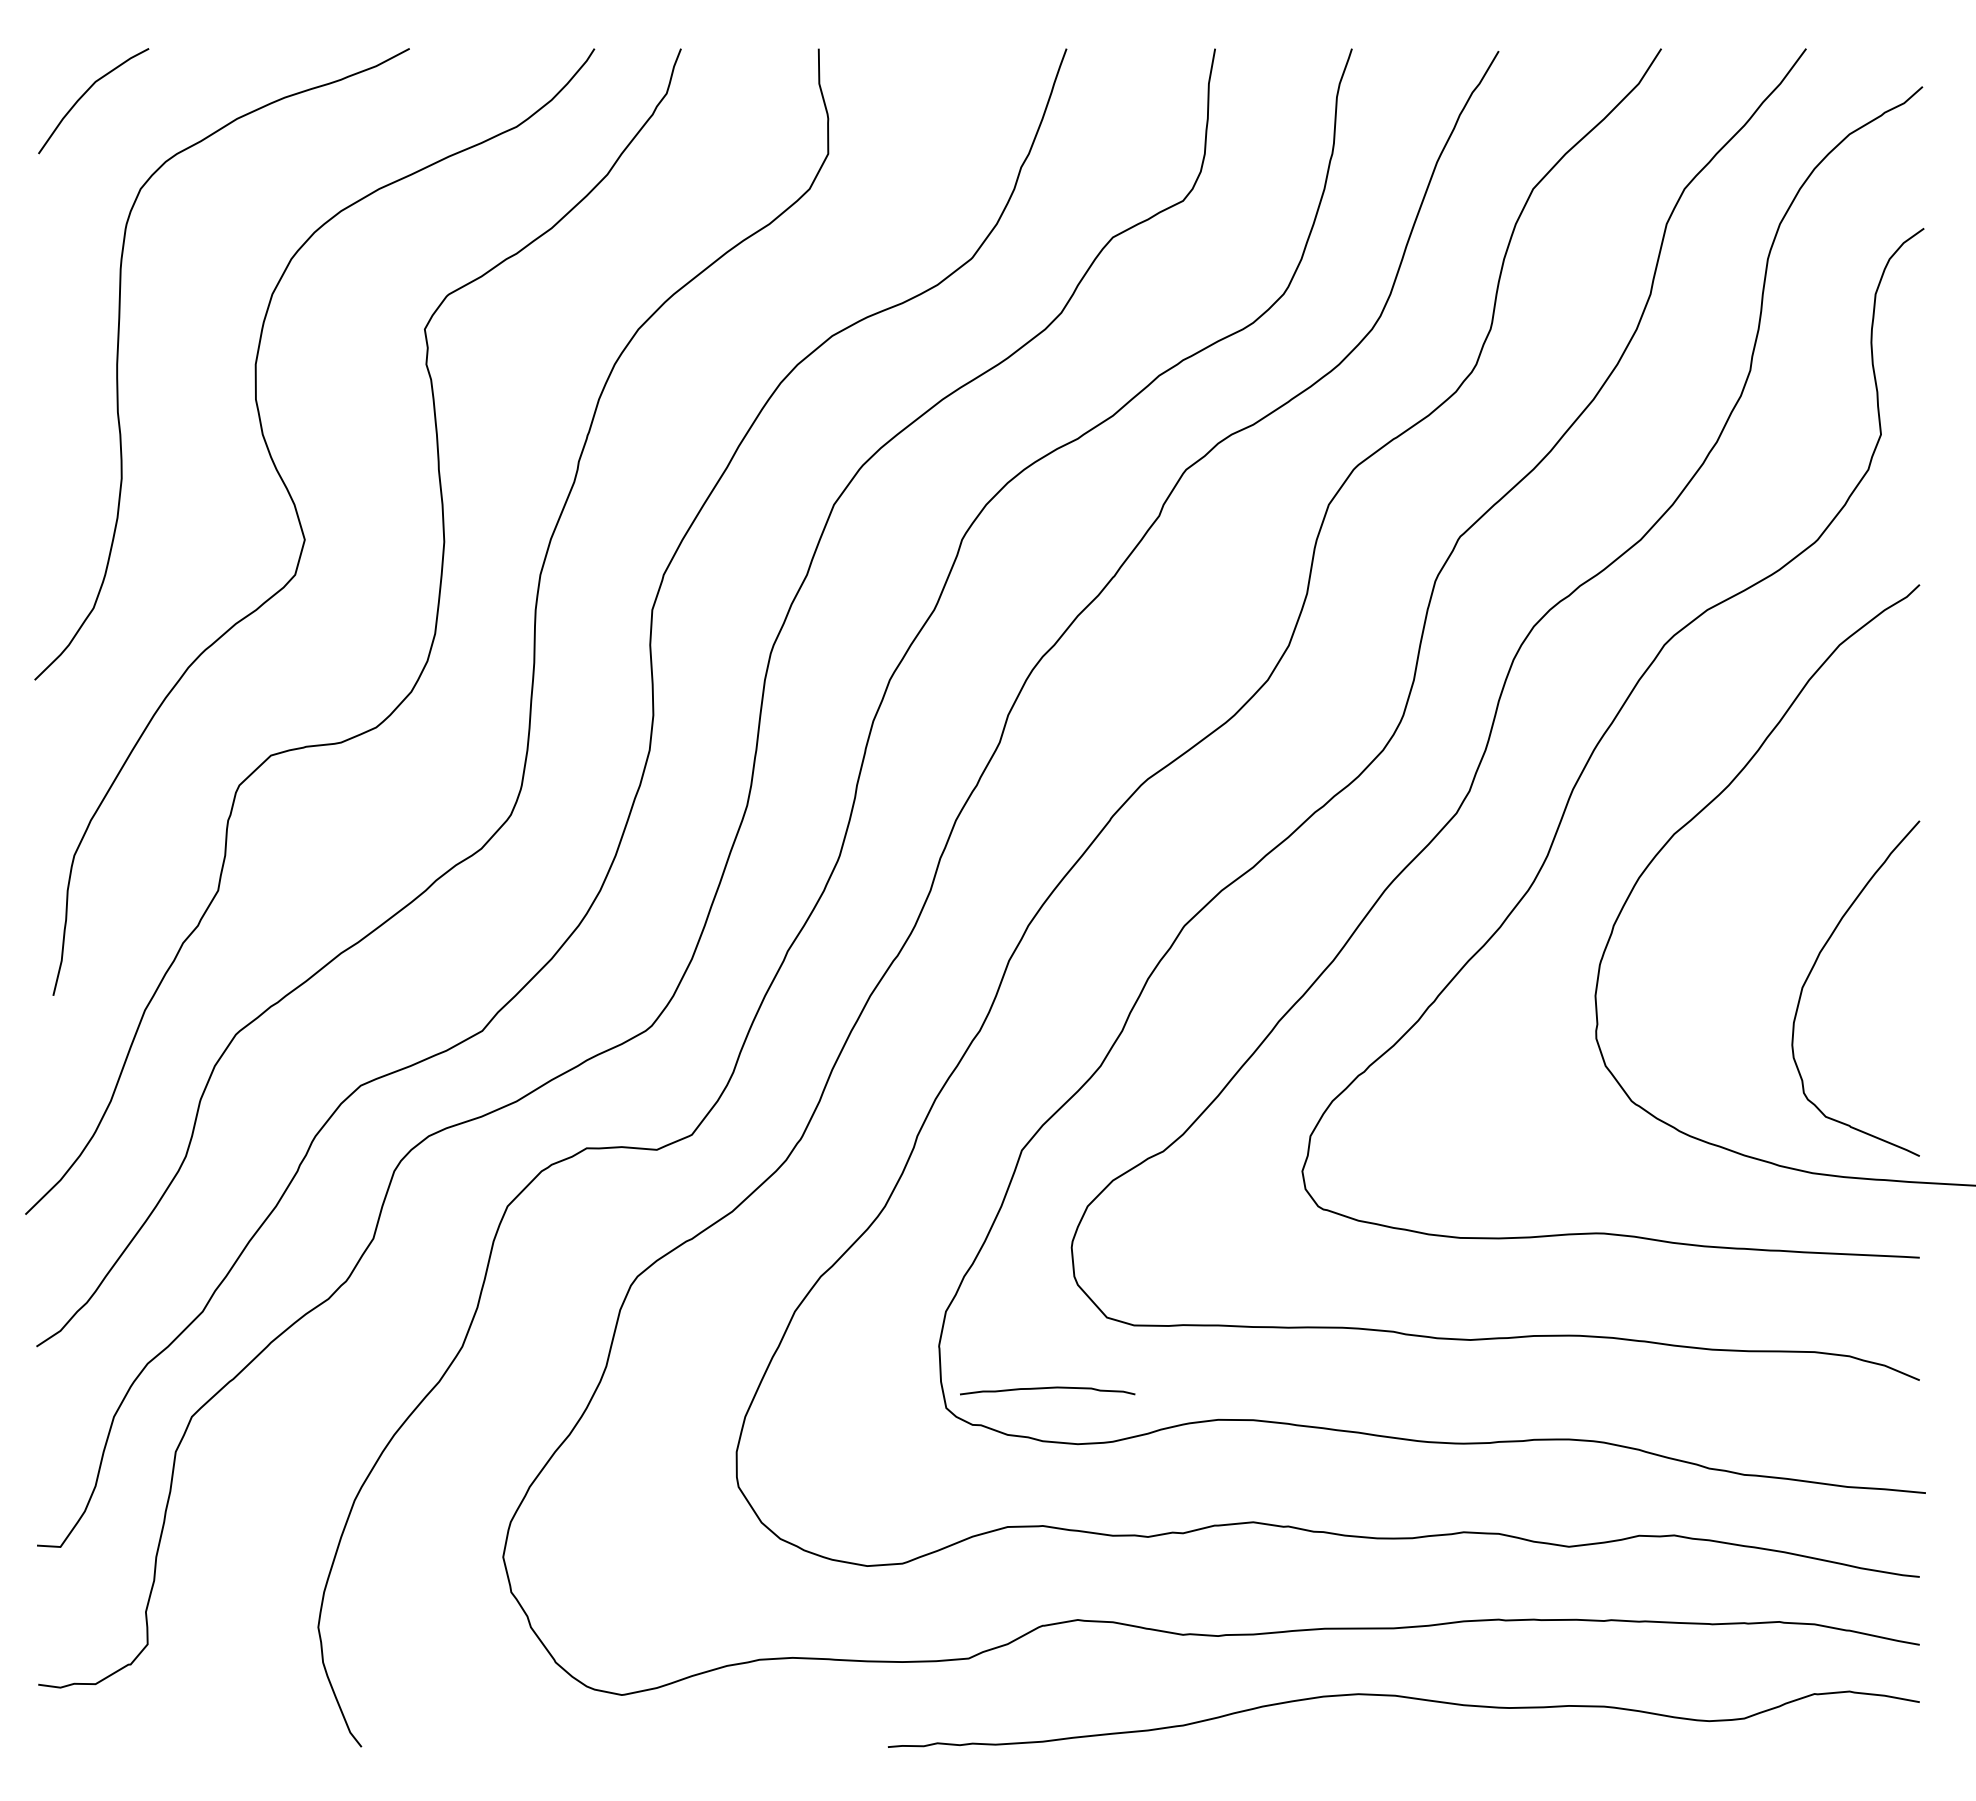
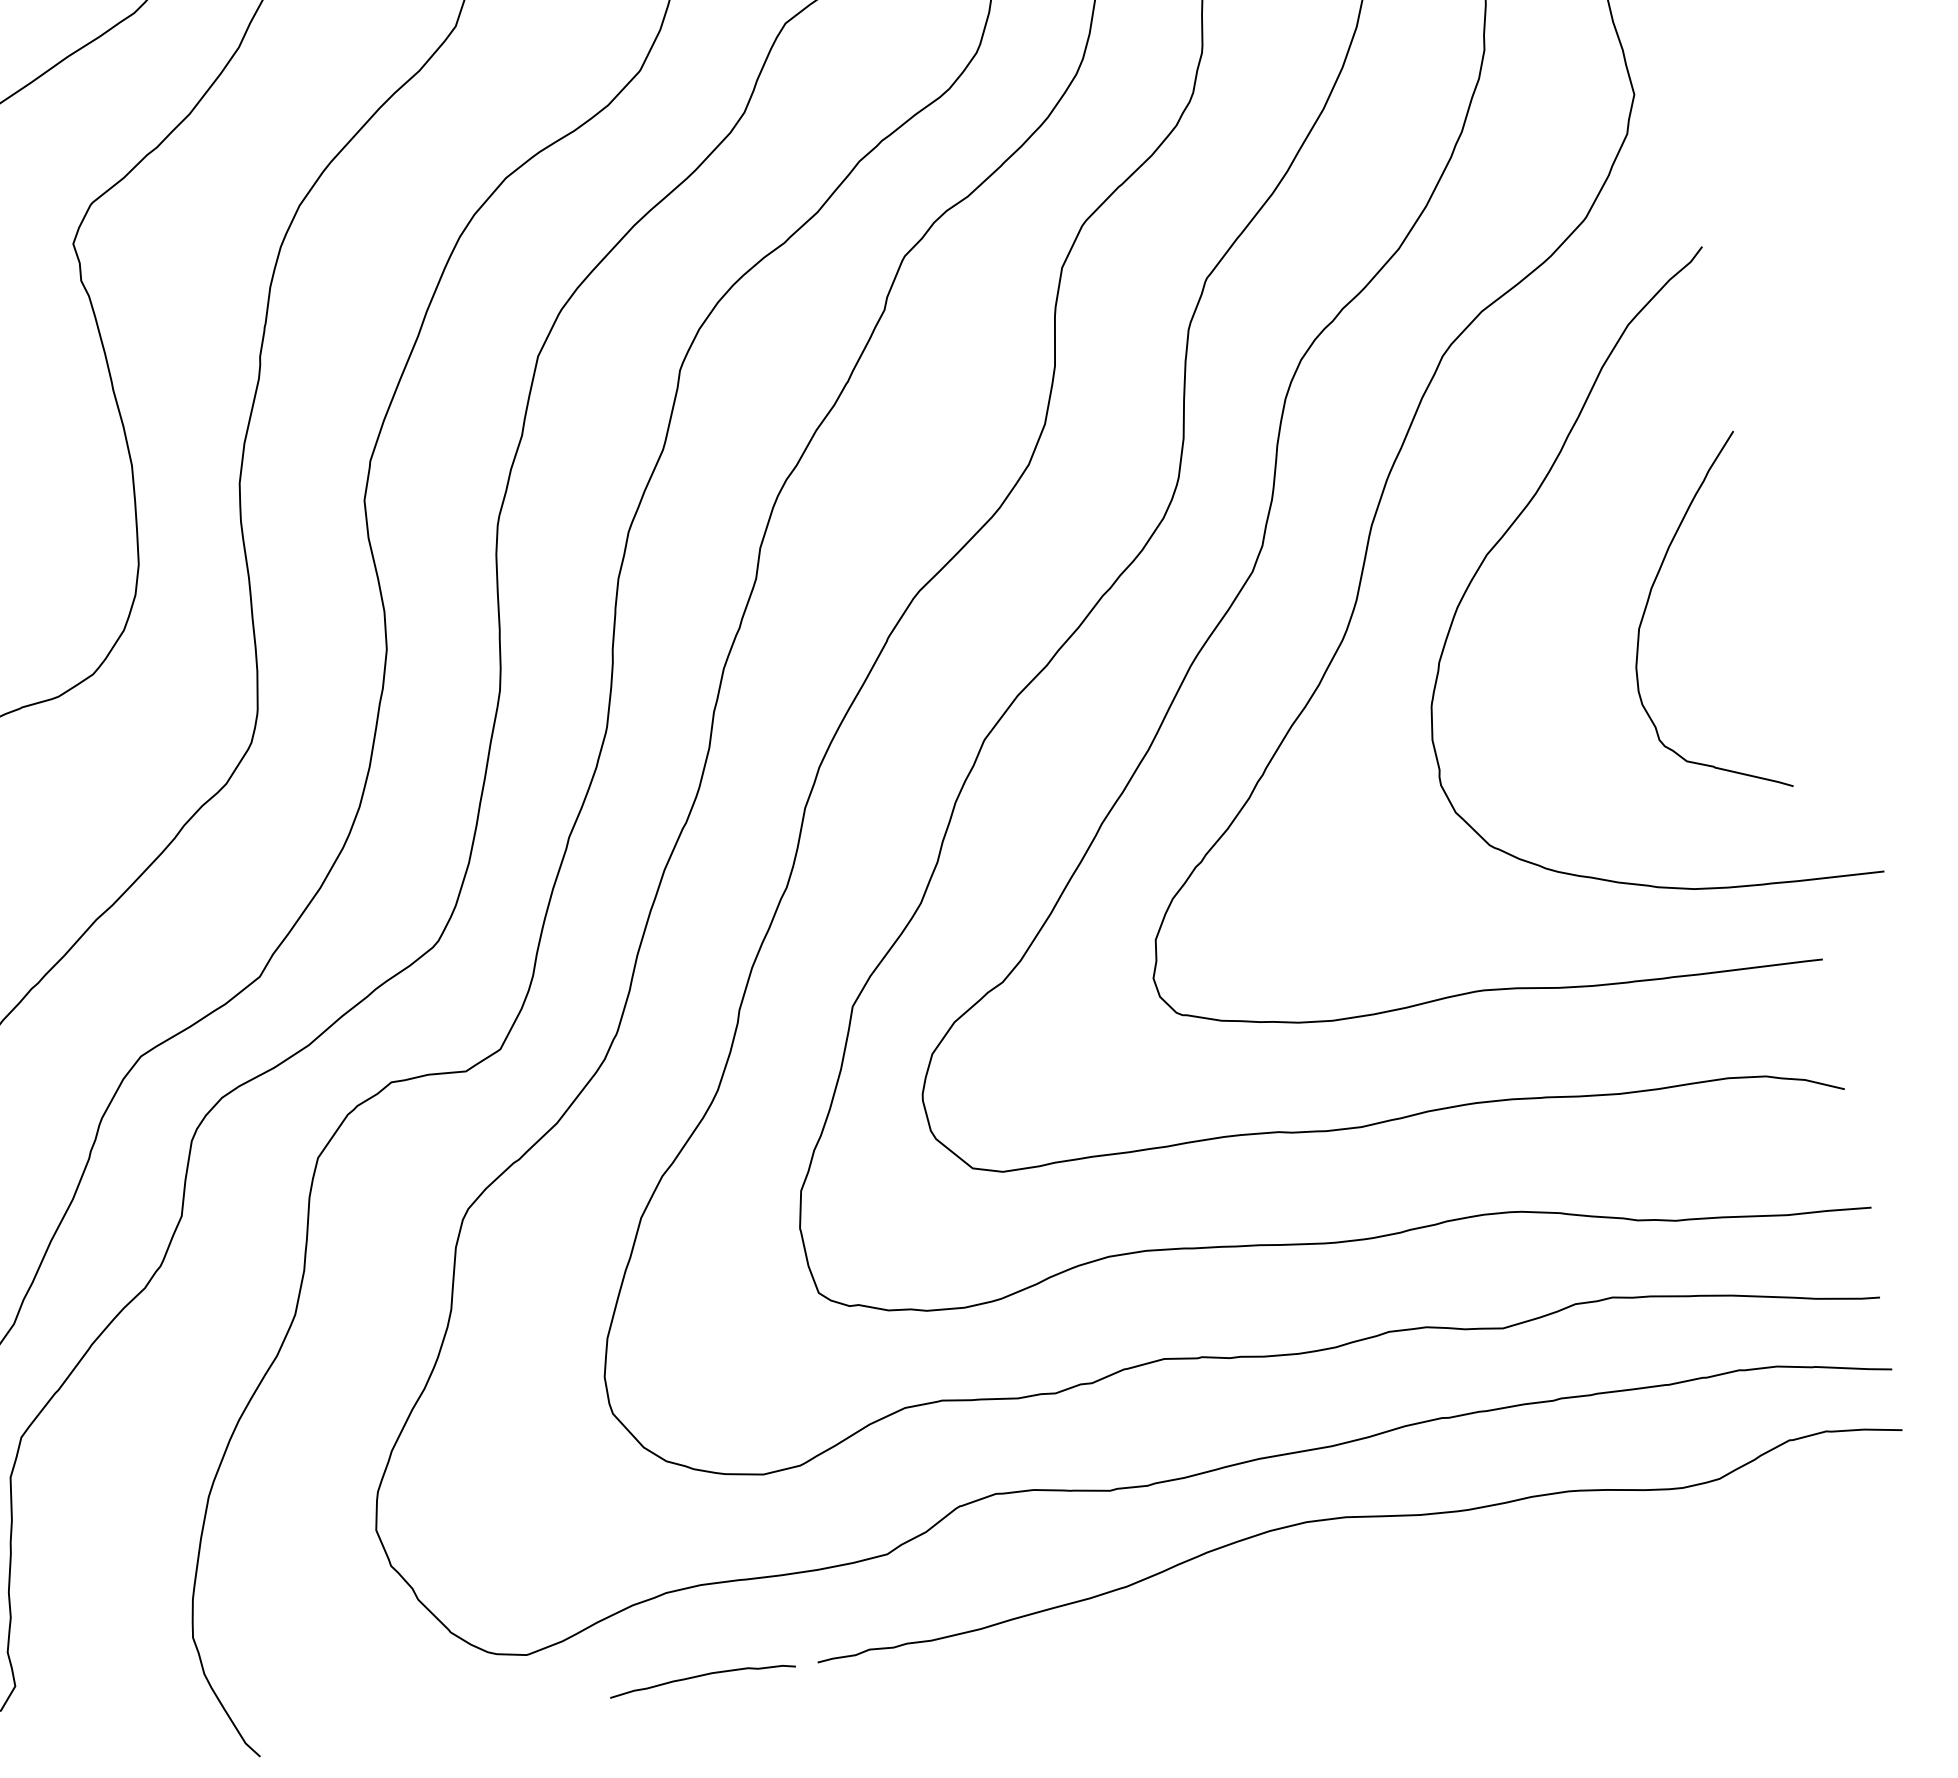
curve: (1813, 968) -> (1647, 606), moved
curve: (1047, 1388) -> (701, 1676), moved

